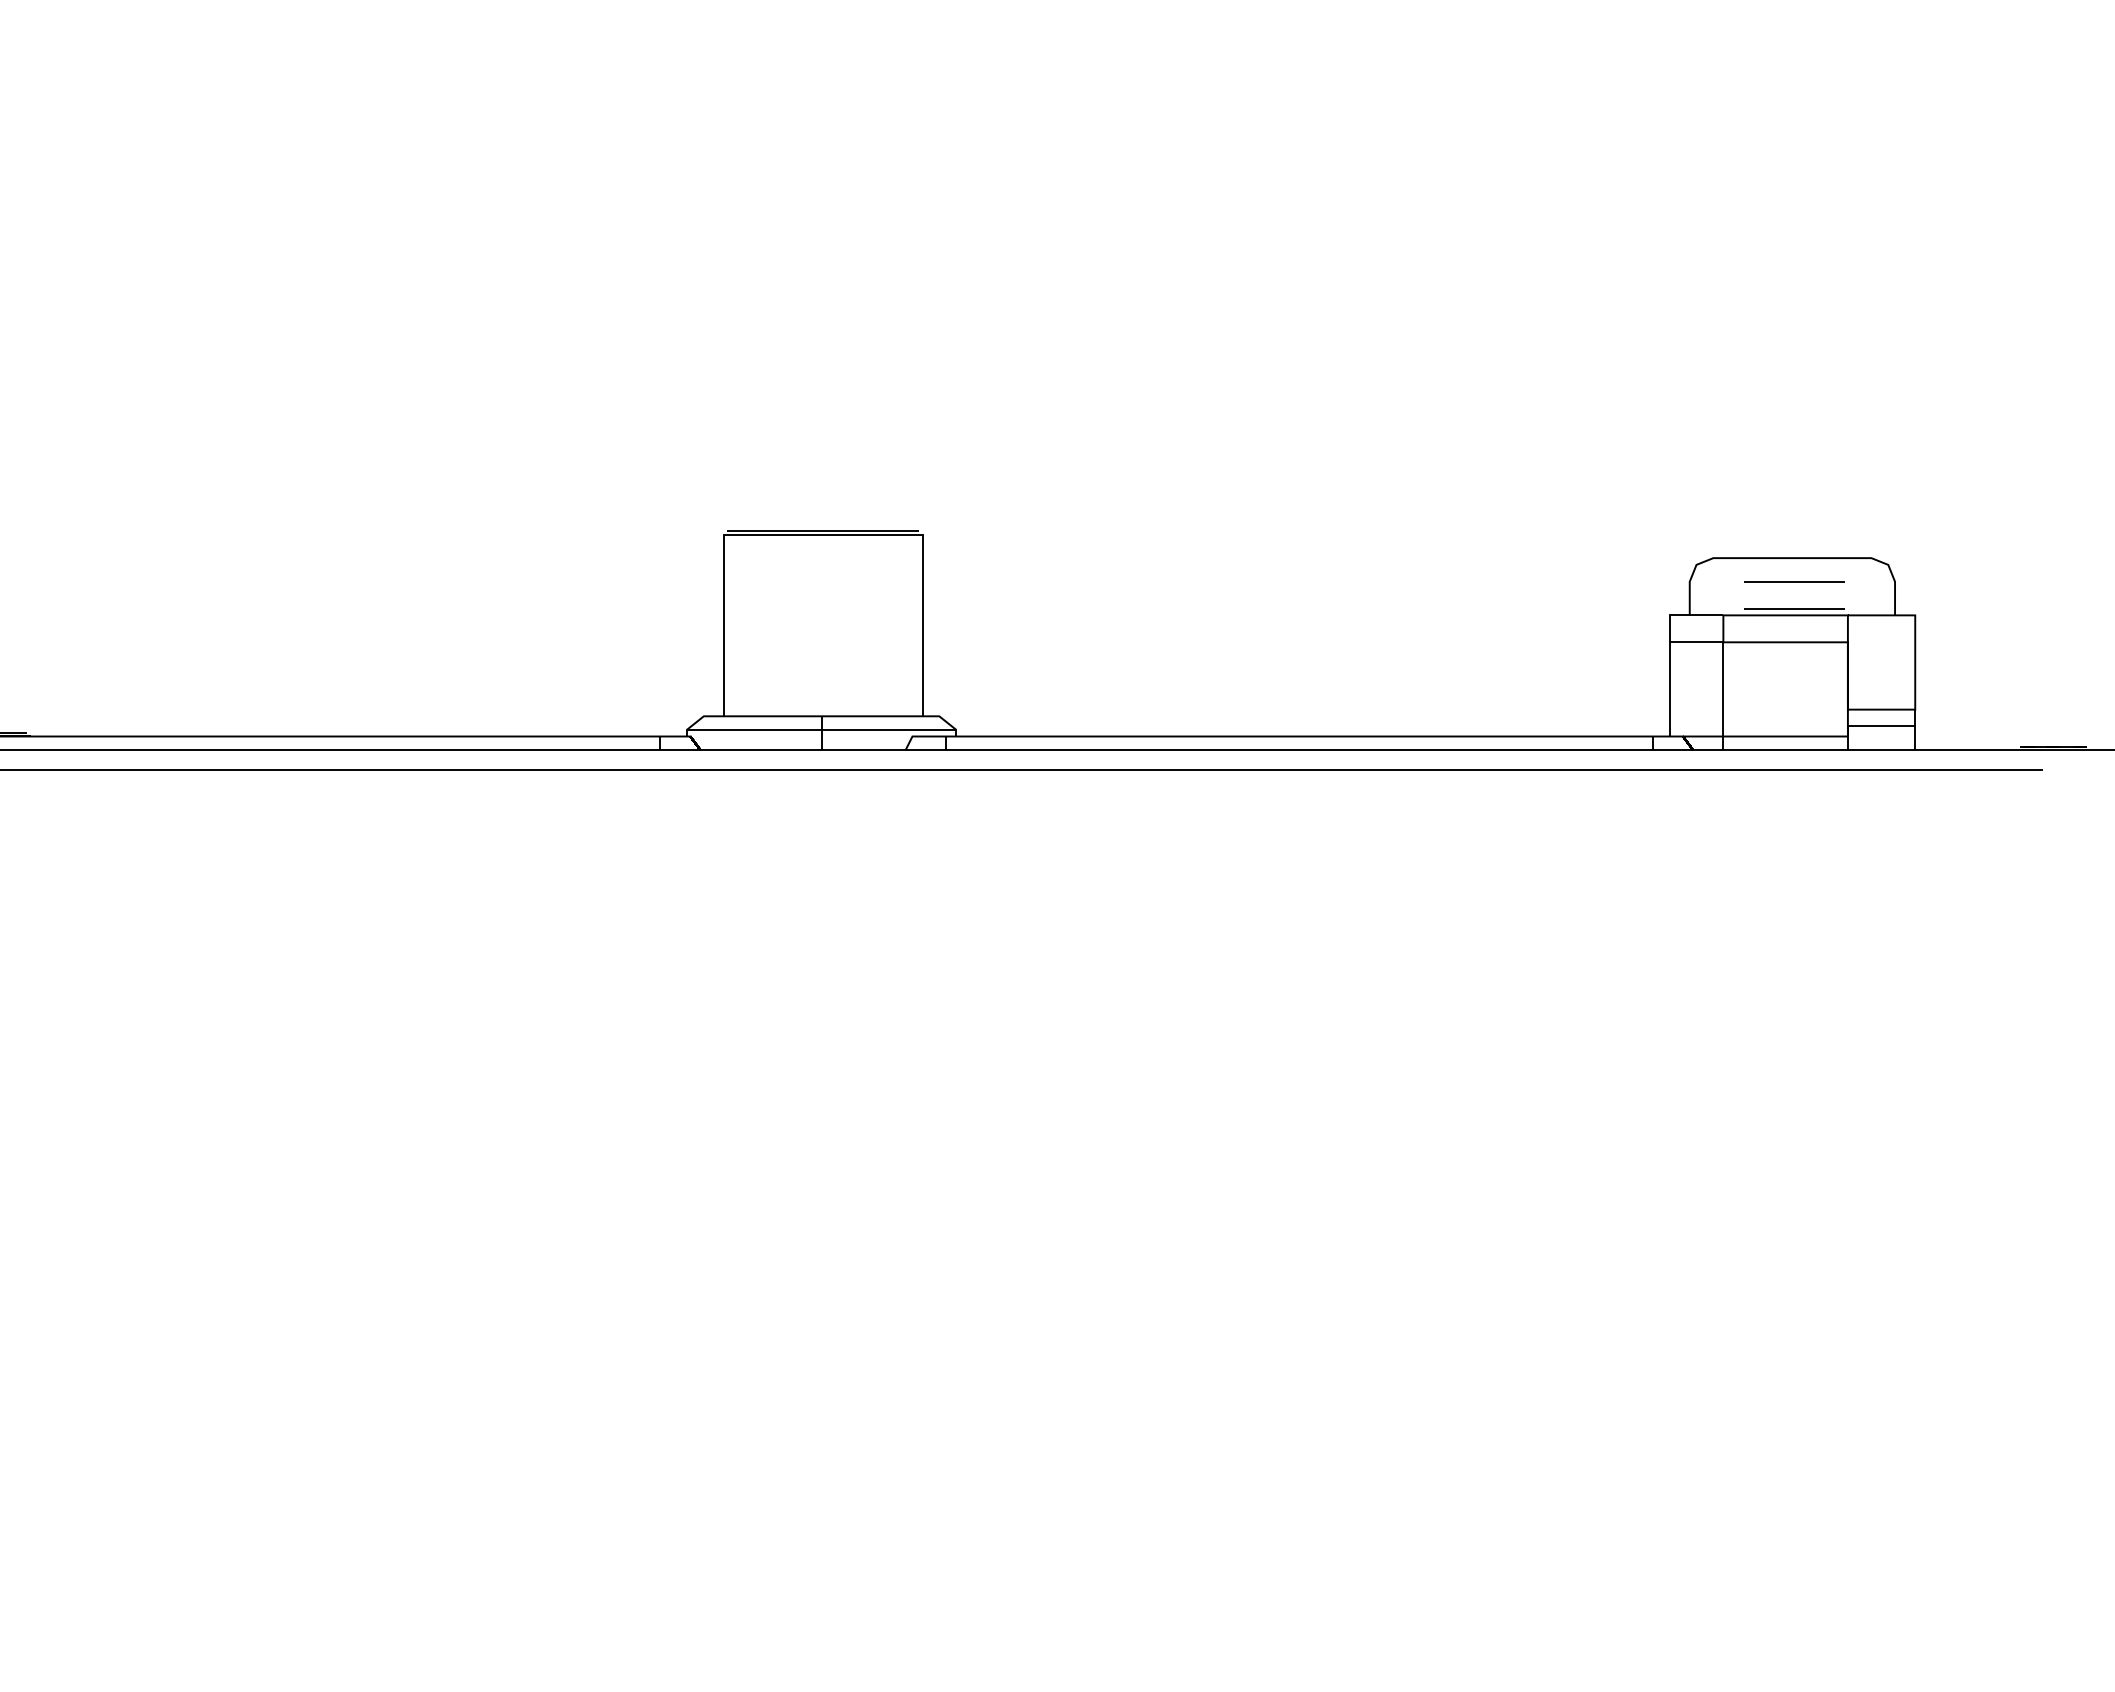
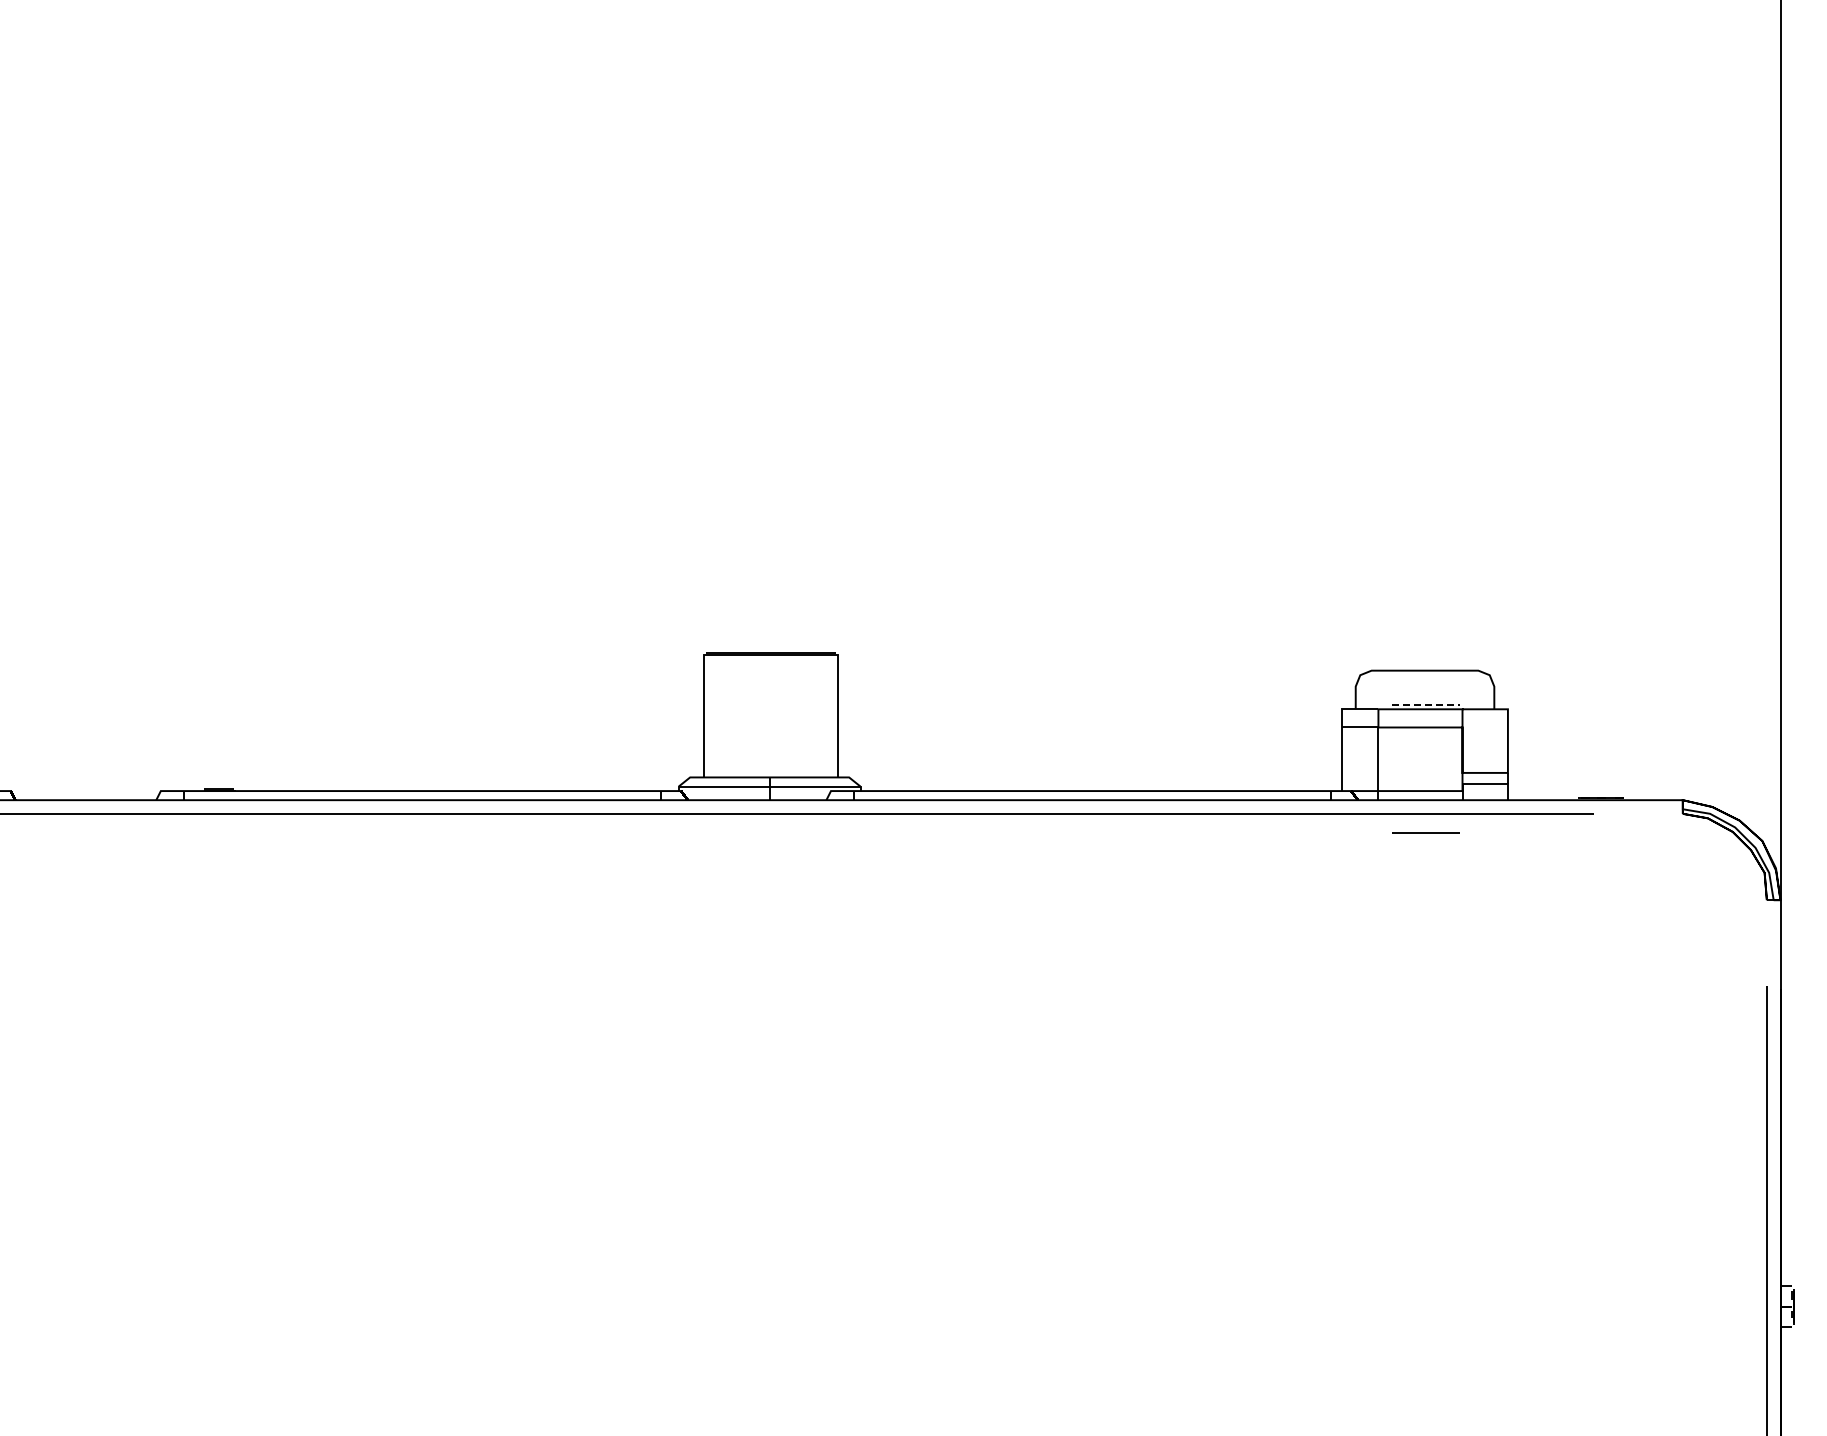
line: (1793, 581) -> (1425, 832), moved
line: (1794, 608) -> (1426, 704), solid -> dashed

